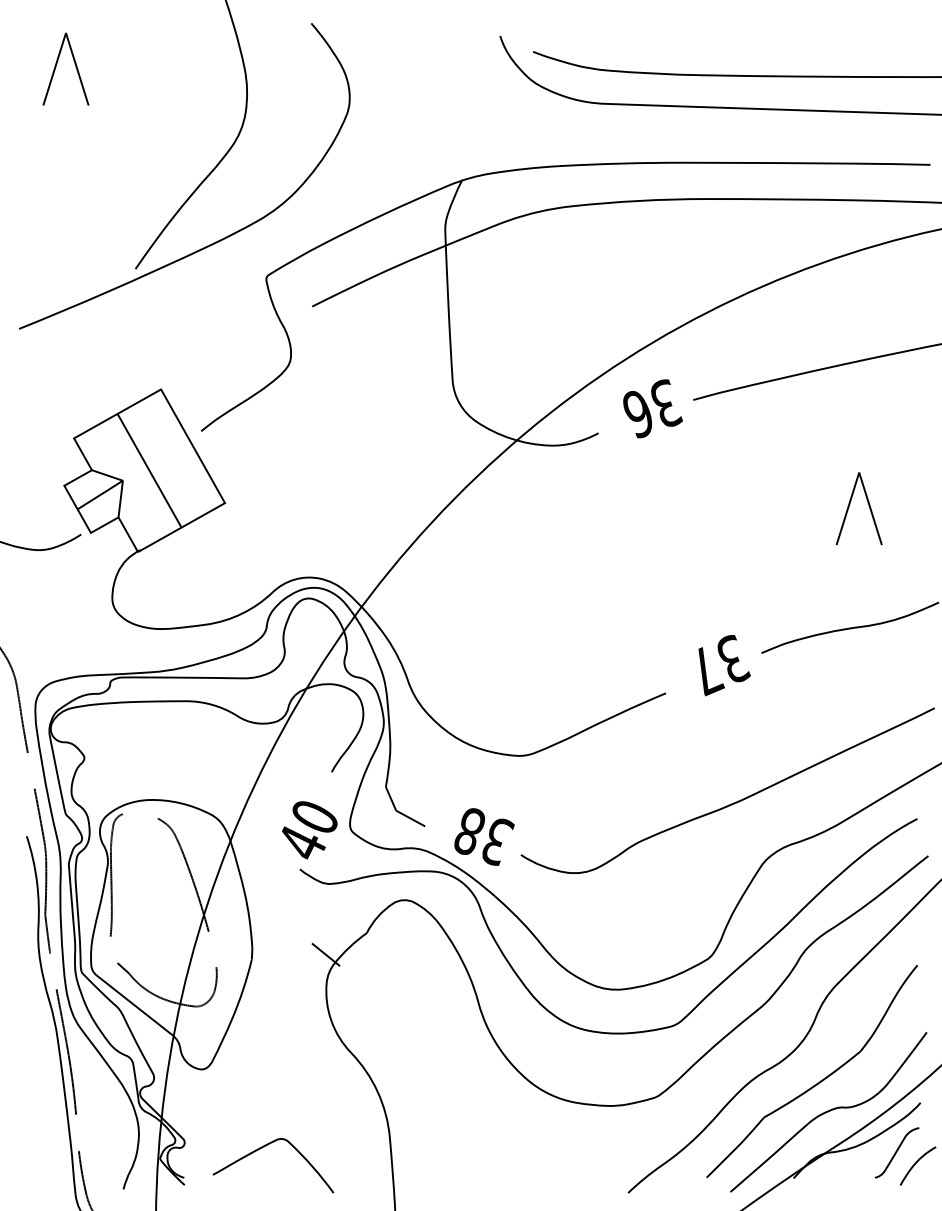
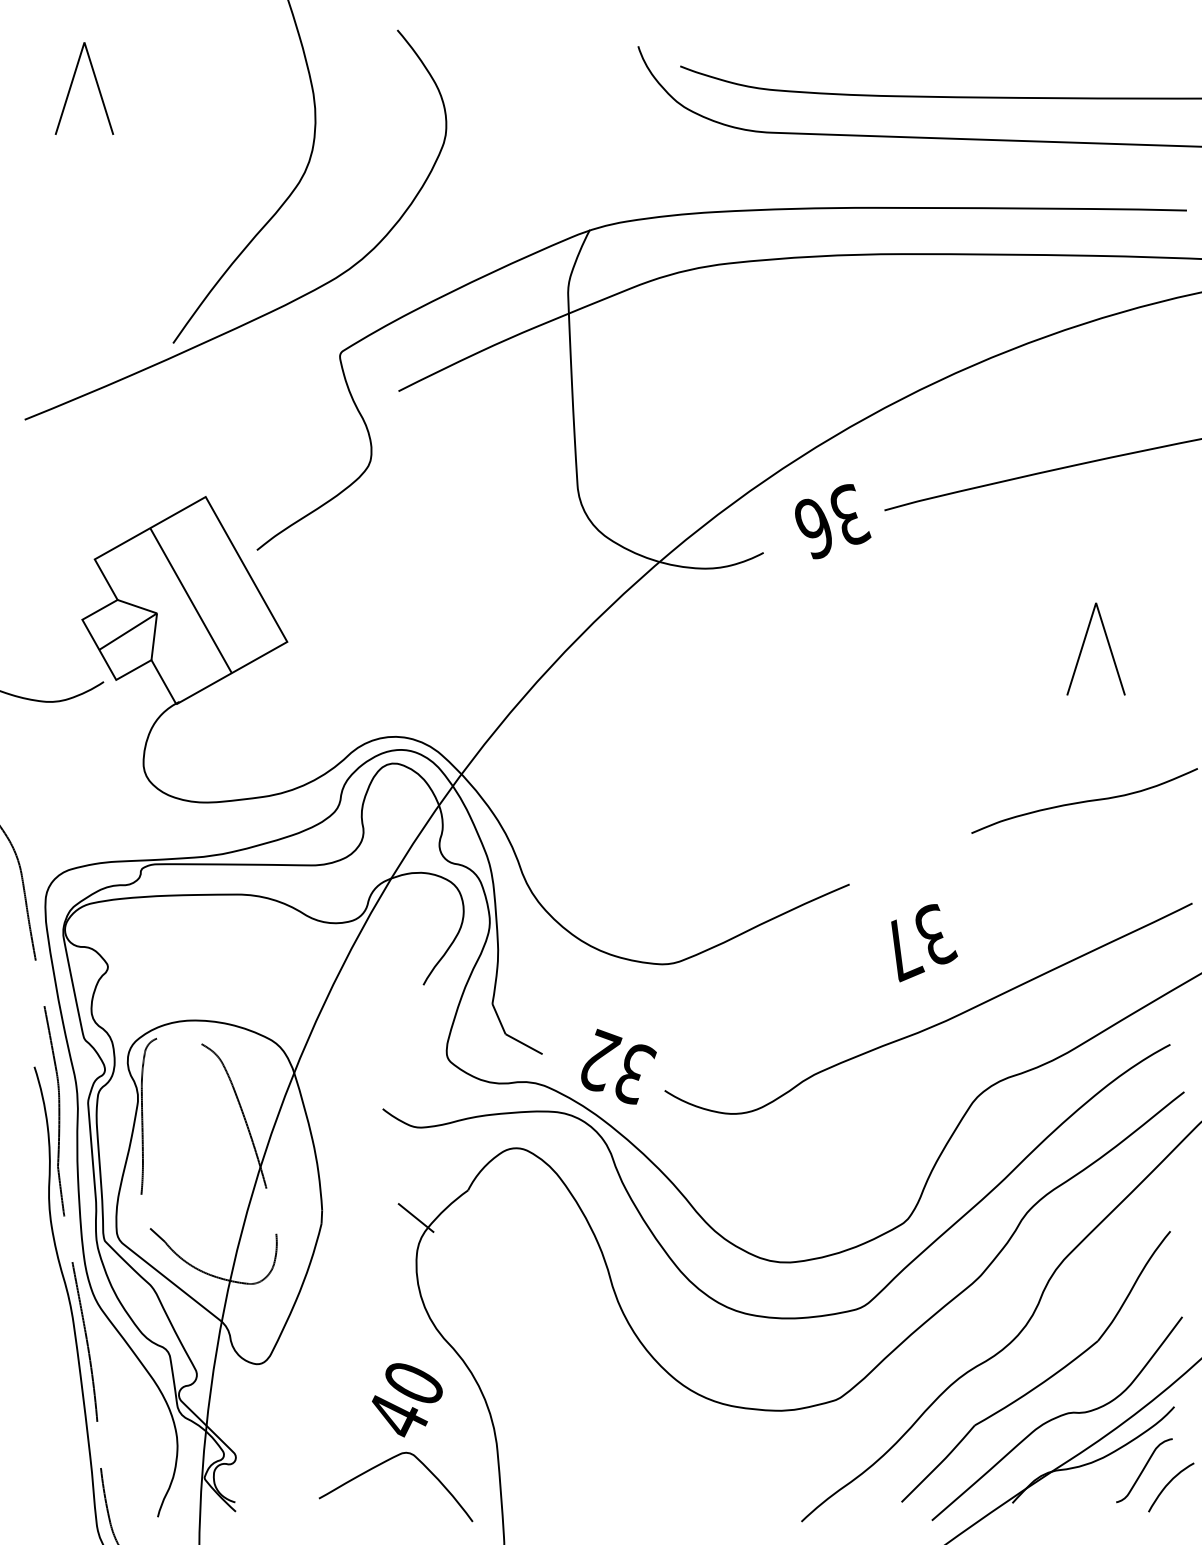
text: (724, 665) -> (924, 943), moved
text: (309, 830) -> (407, 1400), moved
text: (470, 830) -> (600, 1059), 38 -> 32
curve: (264, 1147) -> (384, 1463), moved

